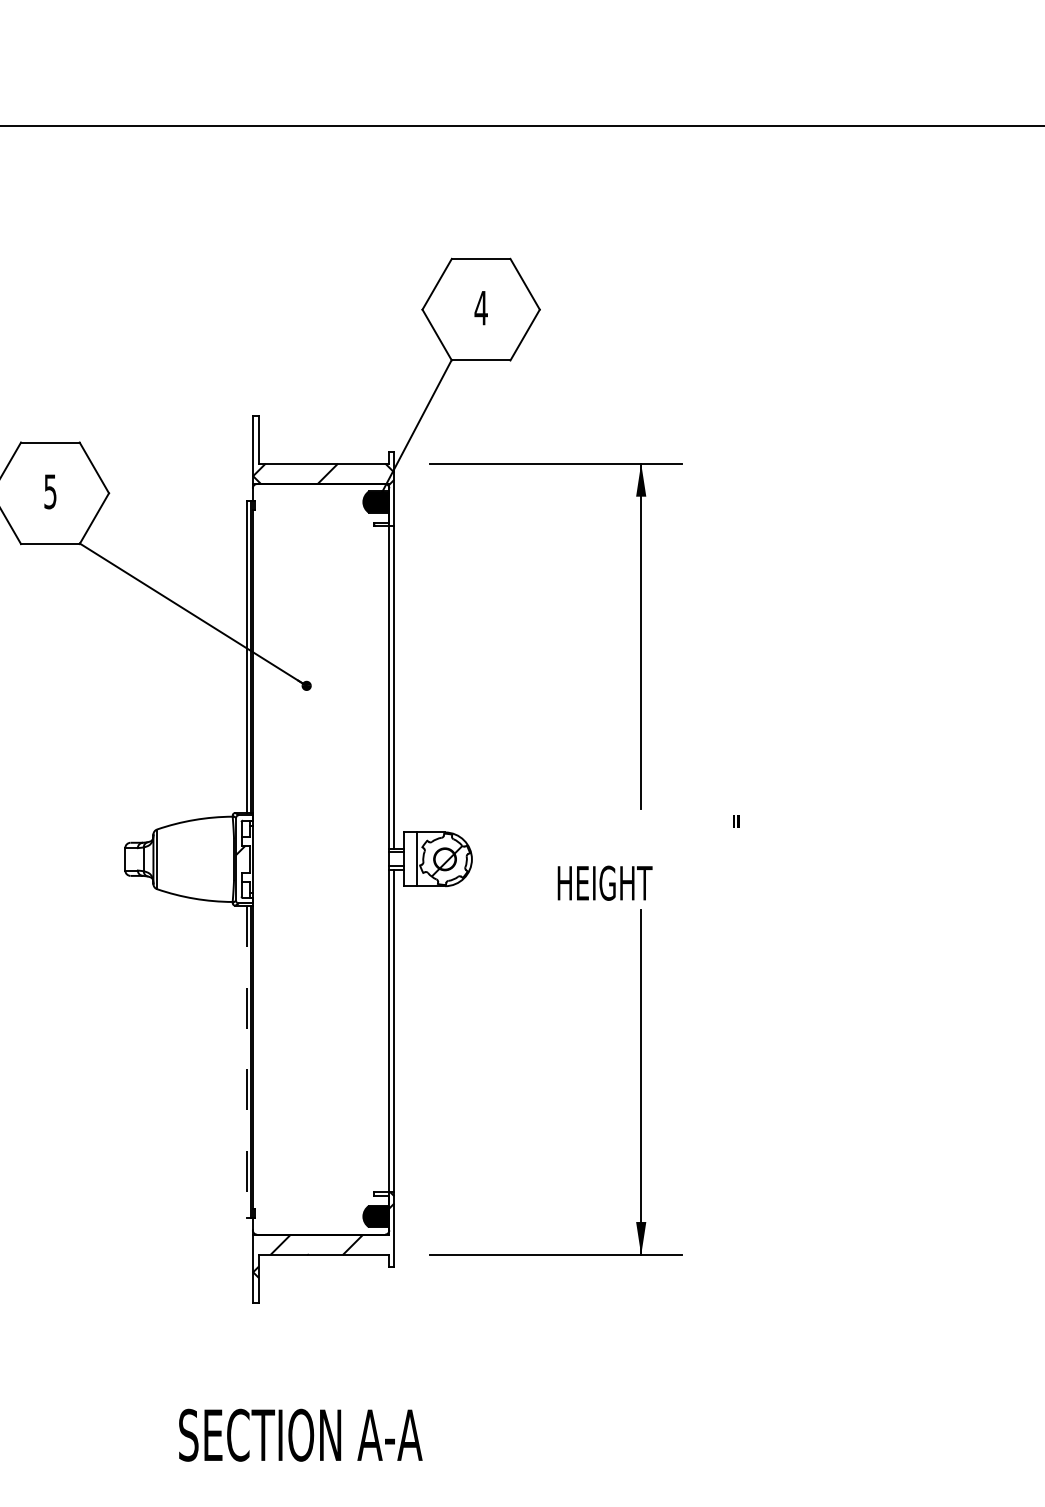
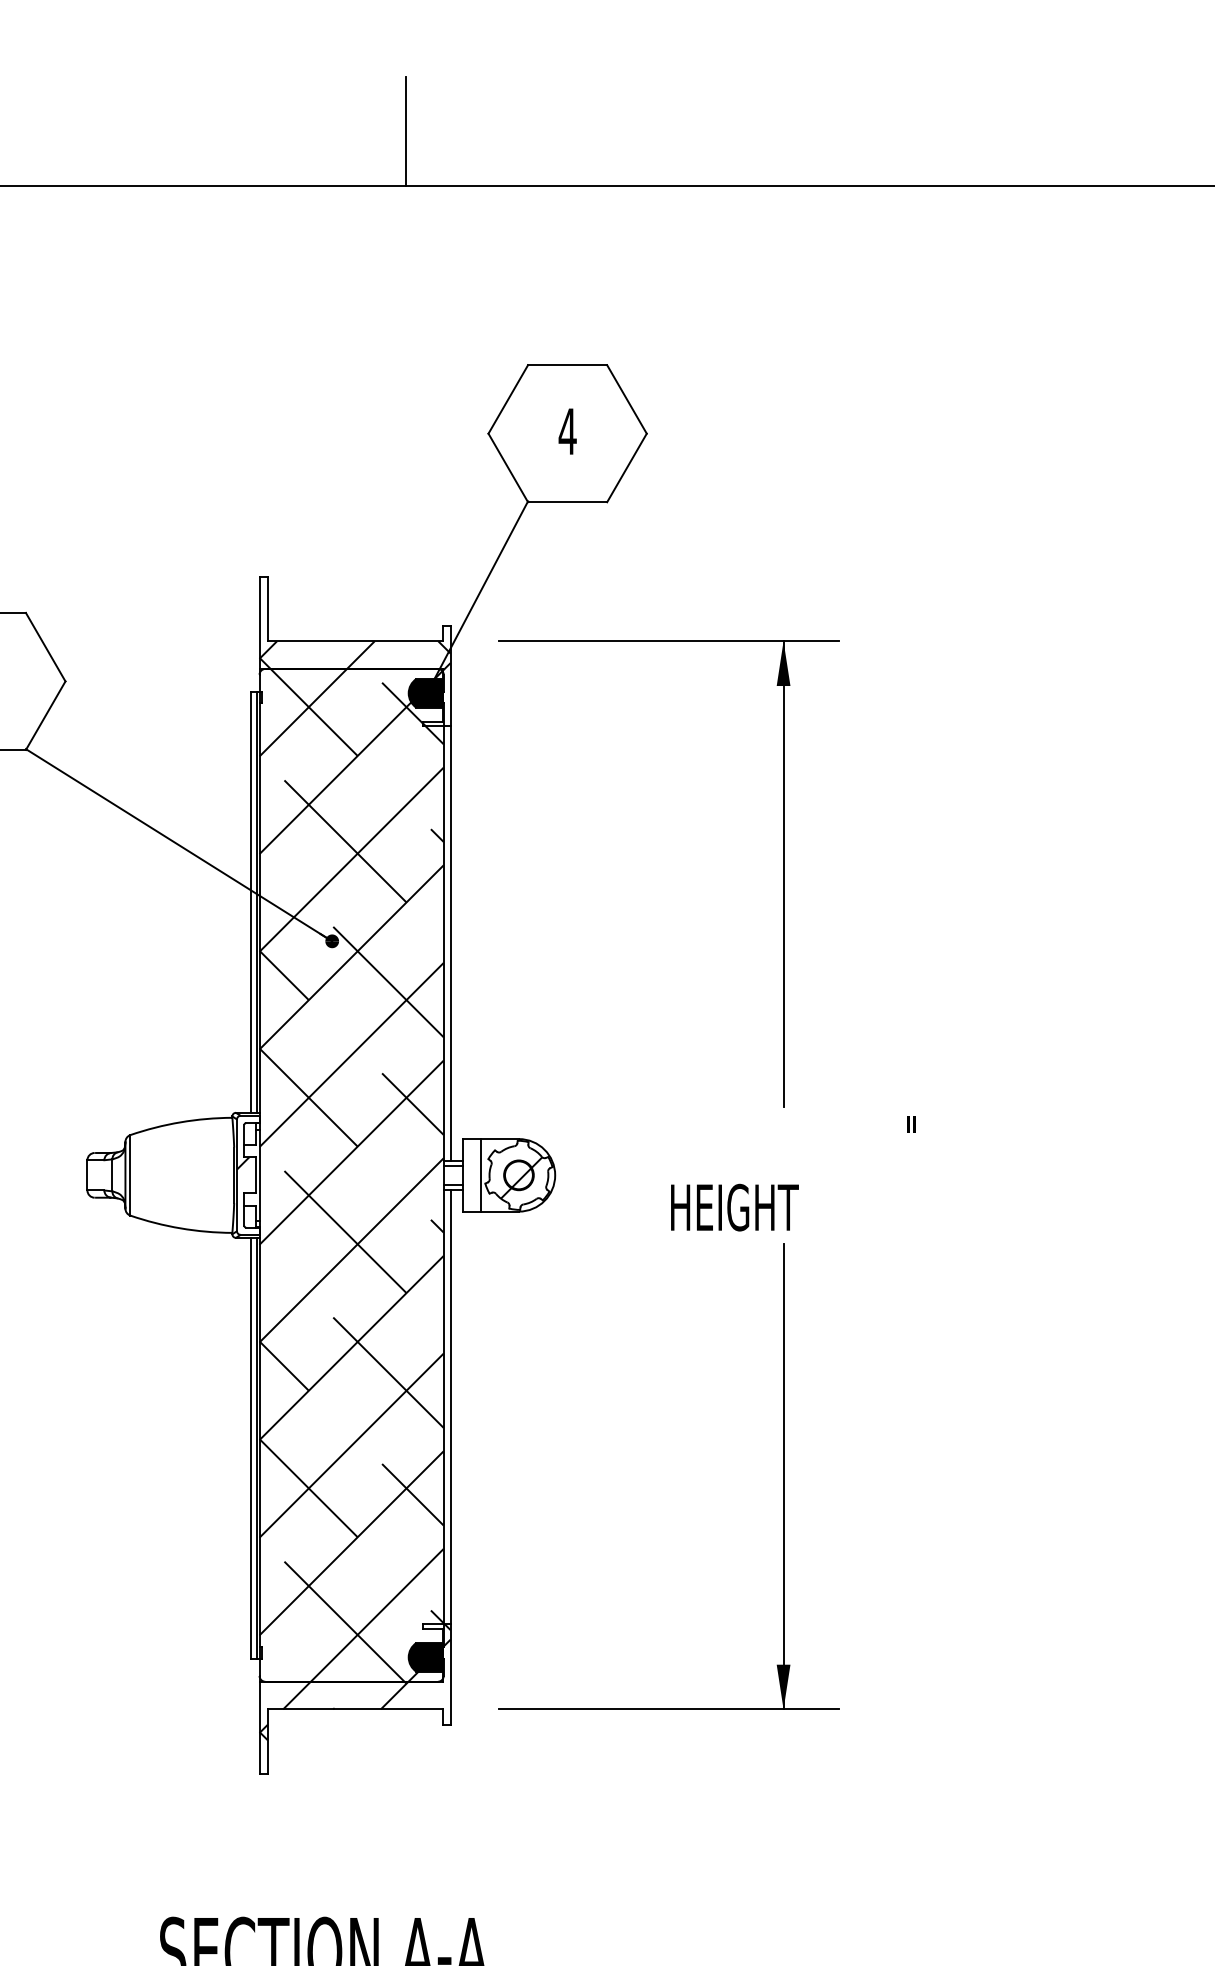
line: (361, 85) -> (406, 131), added
hatch: (320, 859) -> (350, 1175), added
line: (246, 1061) -> (251, 1448), dashed -> solid

